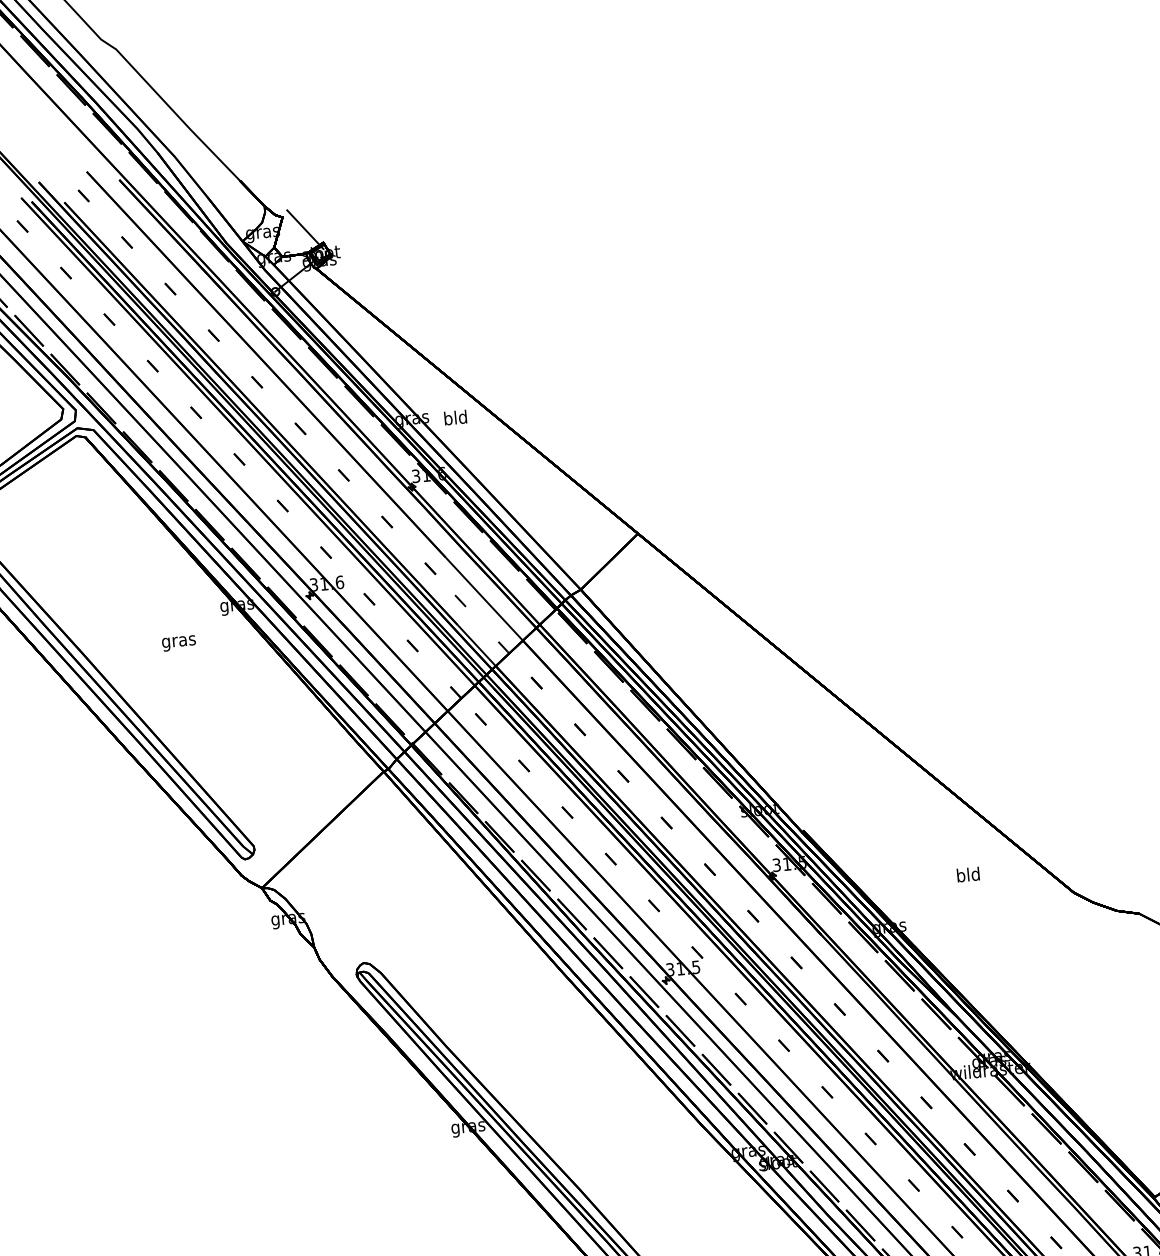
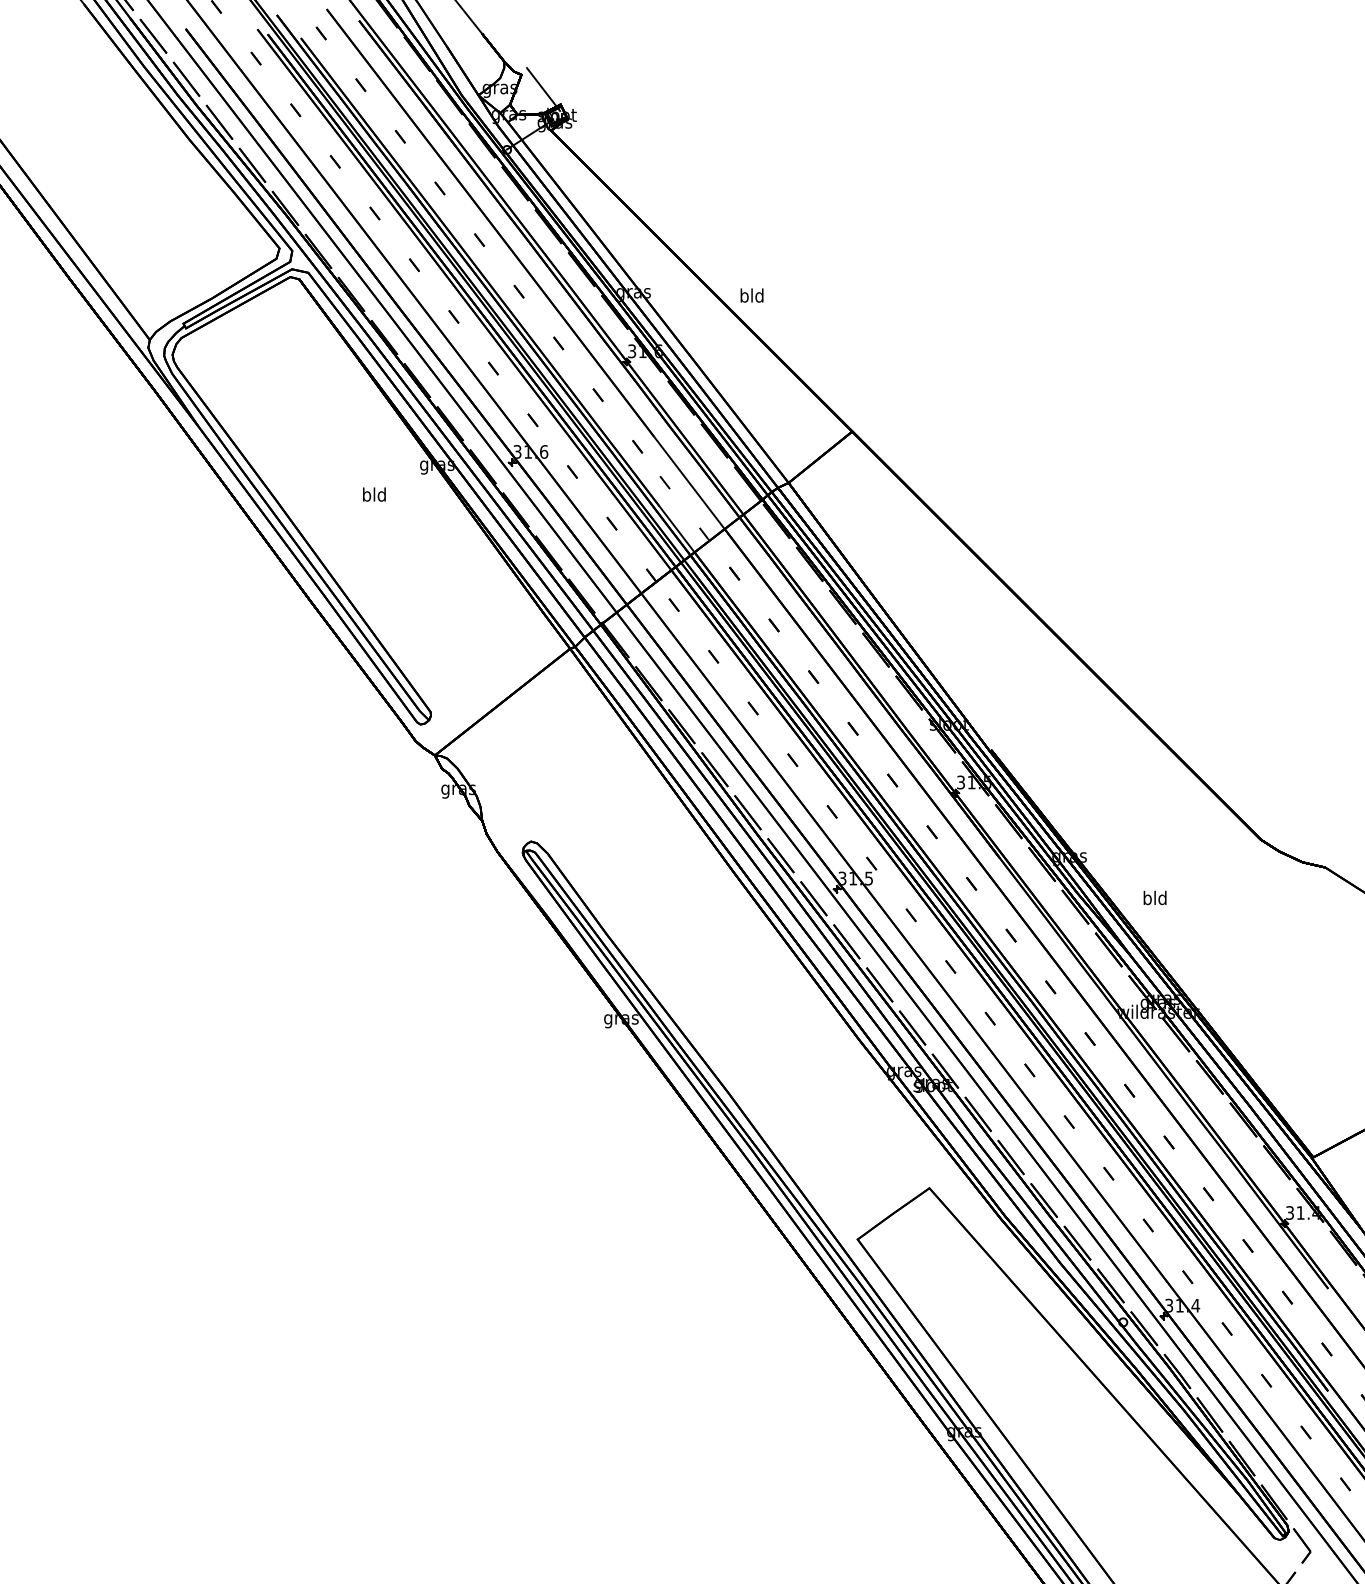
text: (455, 417) -> (751, 295), moved
text: (178, 641) -> (374, 496), gras -> bld
text: (967, 874) -> (1154, 897), moved

